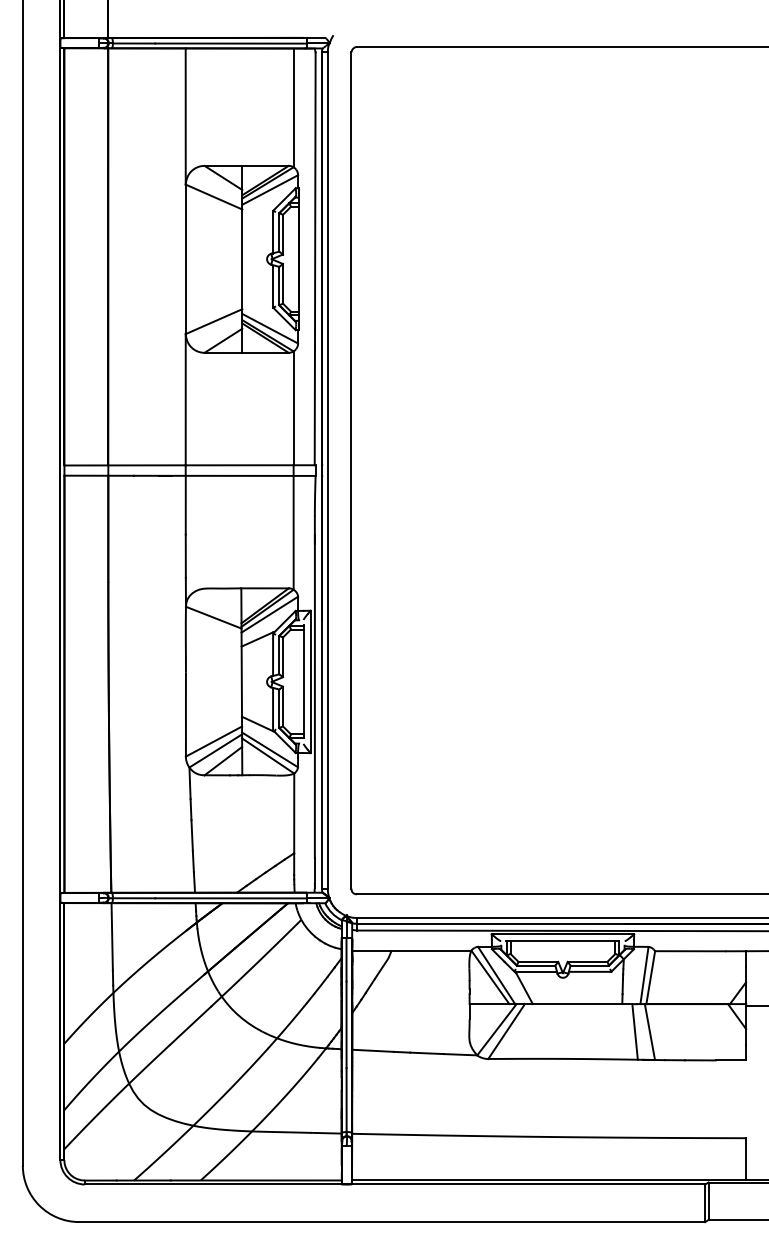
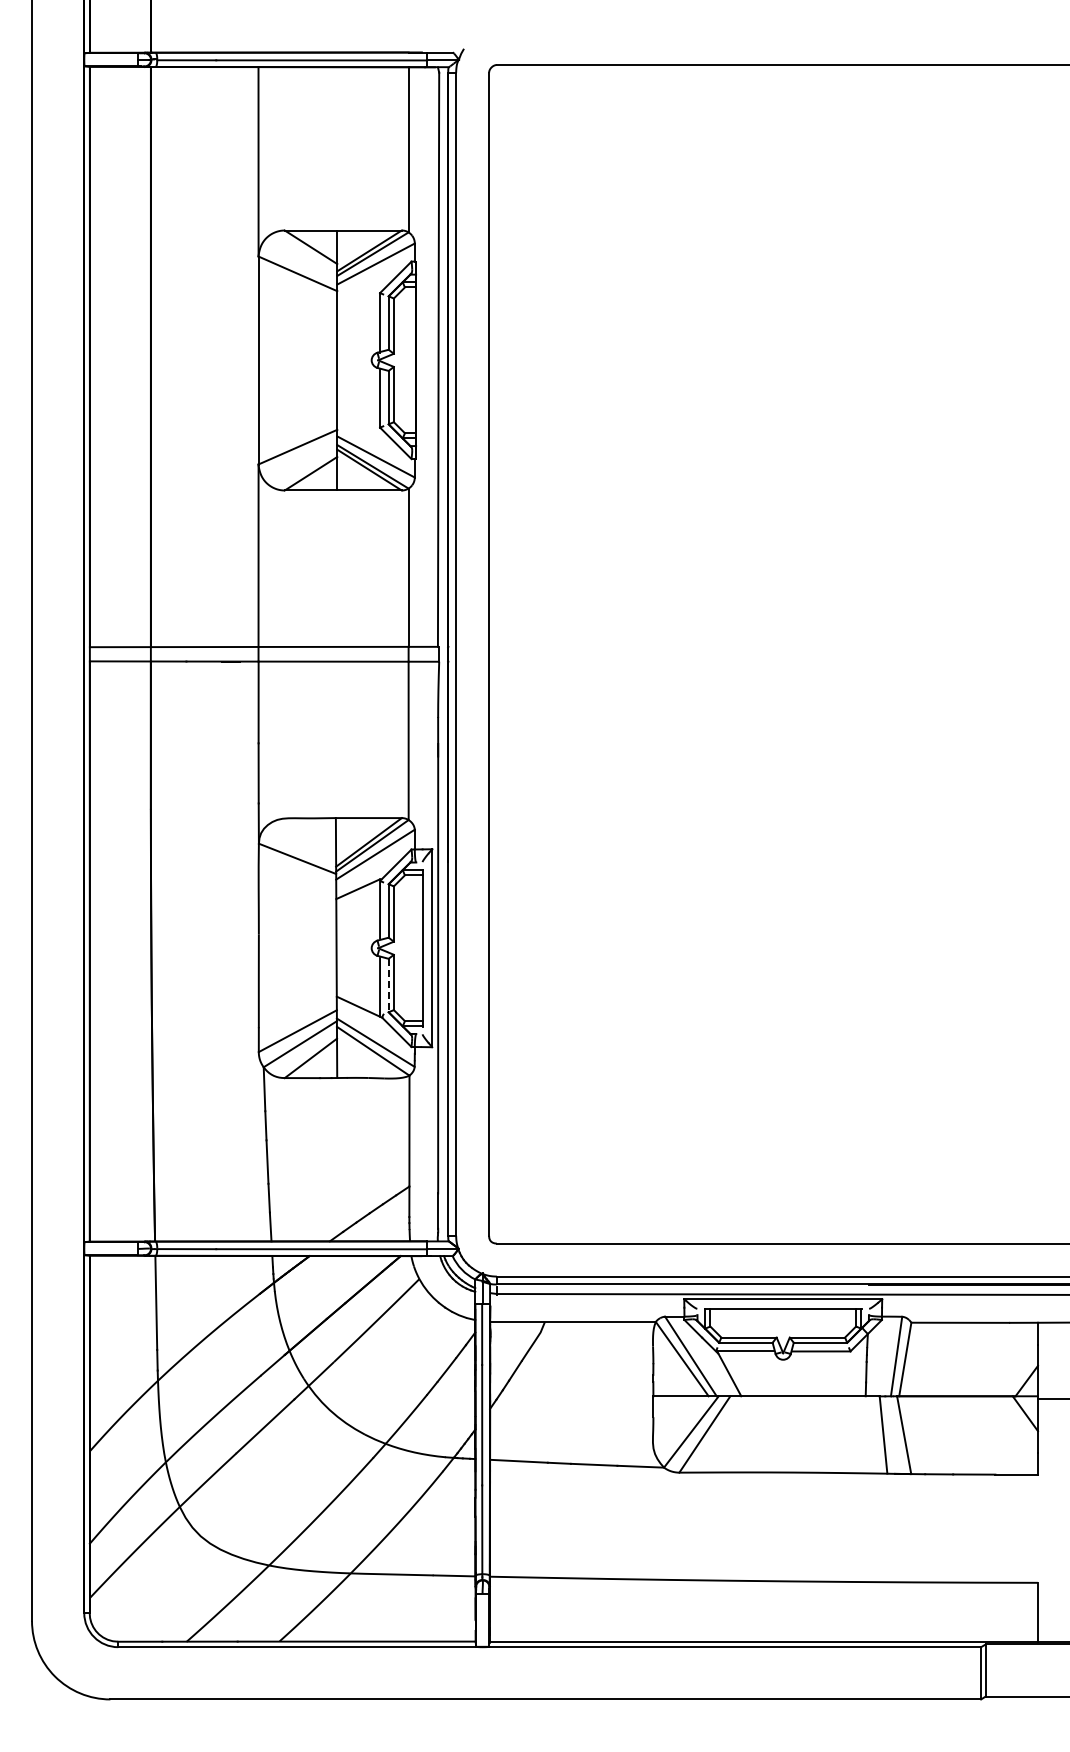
line: (279, 708) -> (388, 985), solid -> dashed

